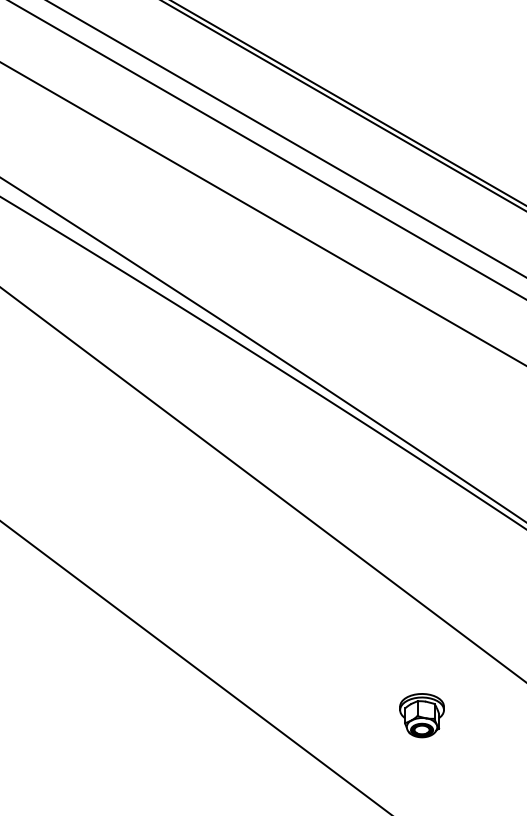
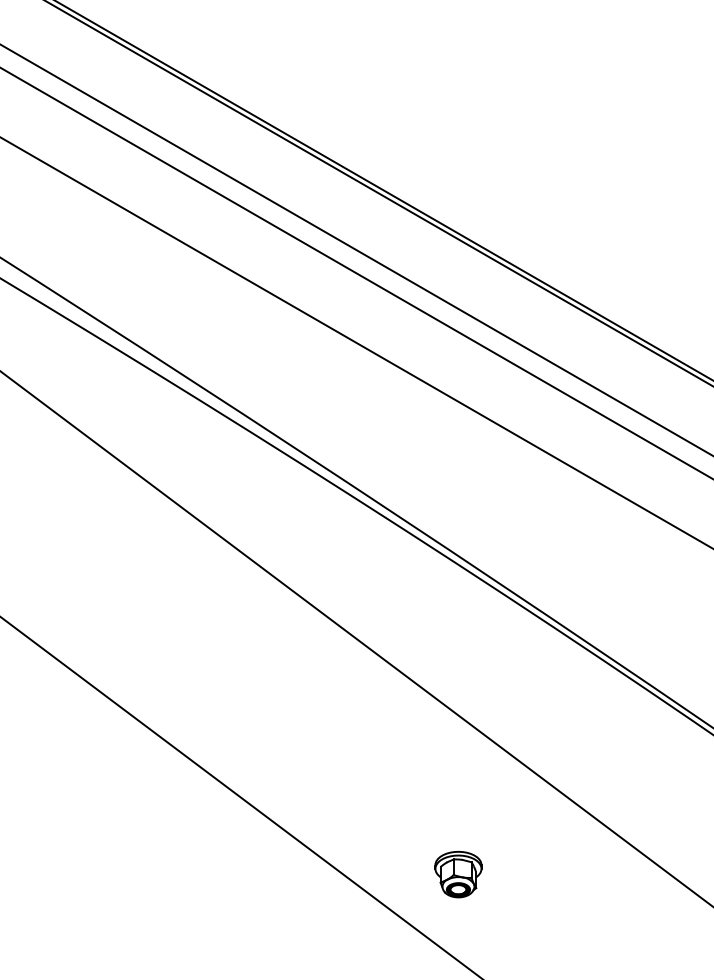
part: (422, 715) -> (458, 874), moved

